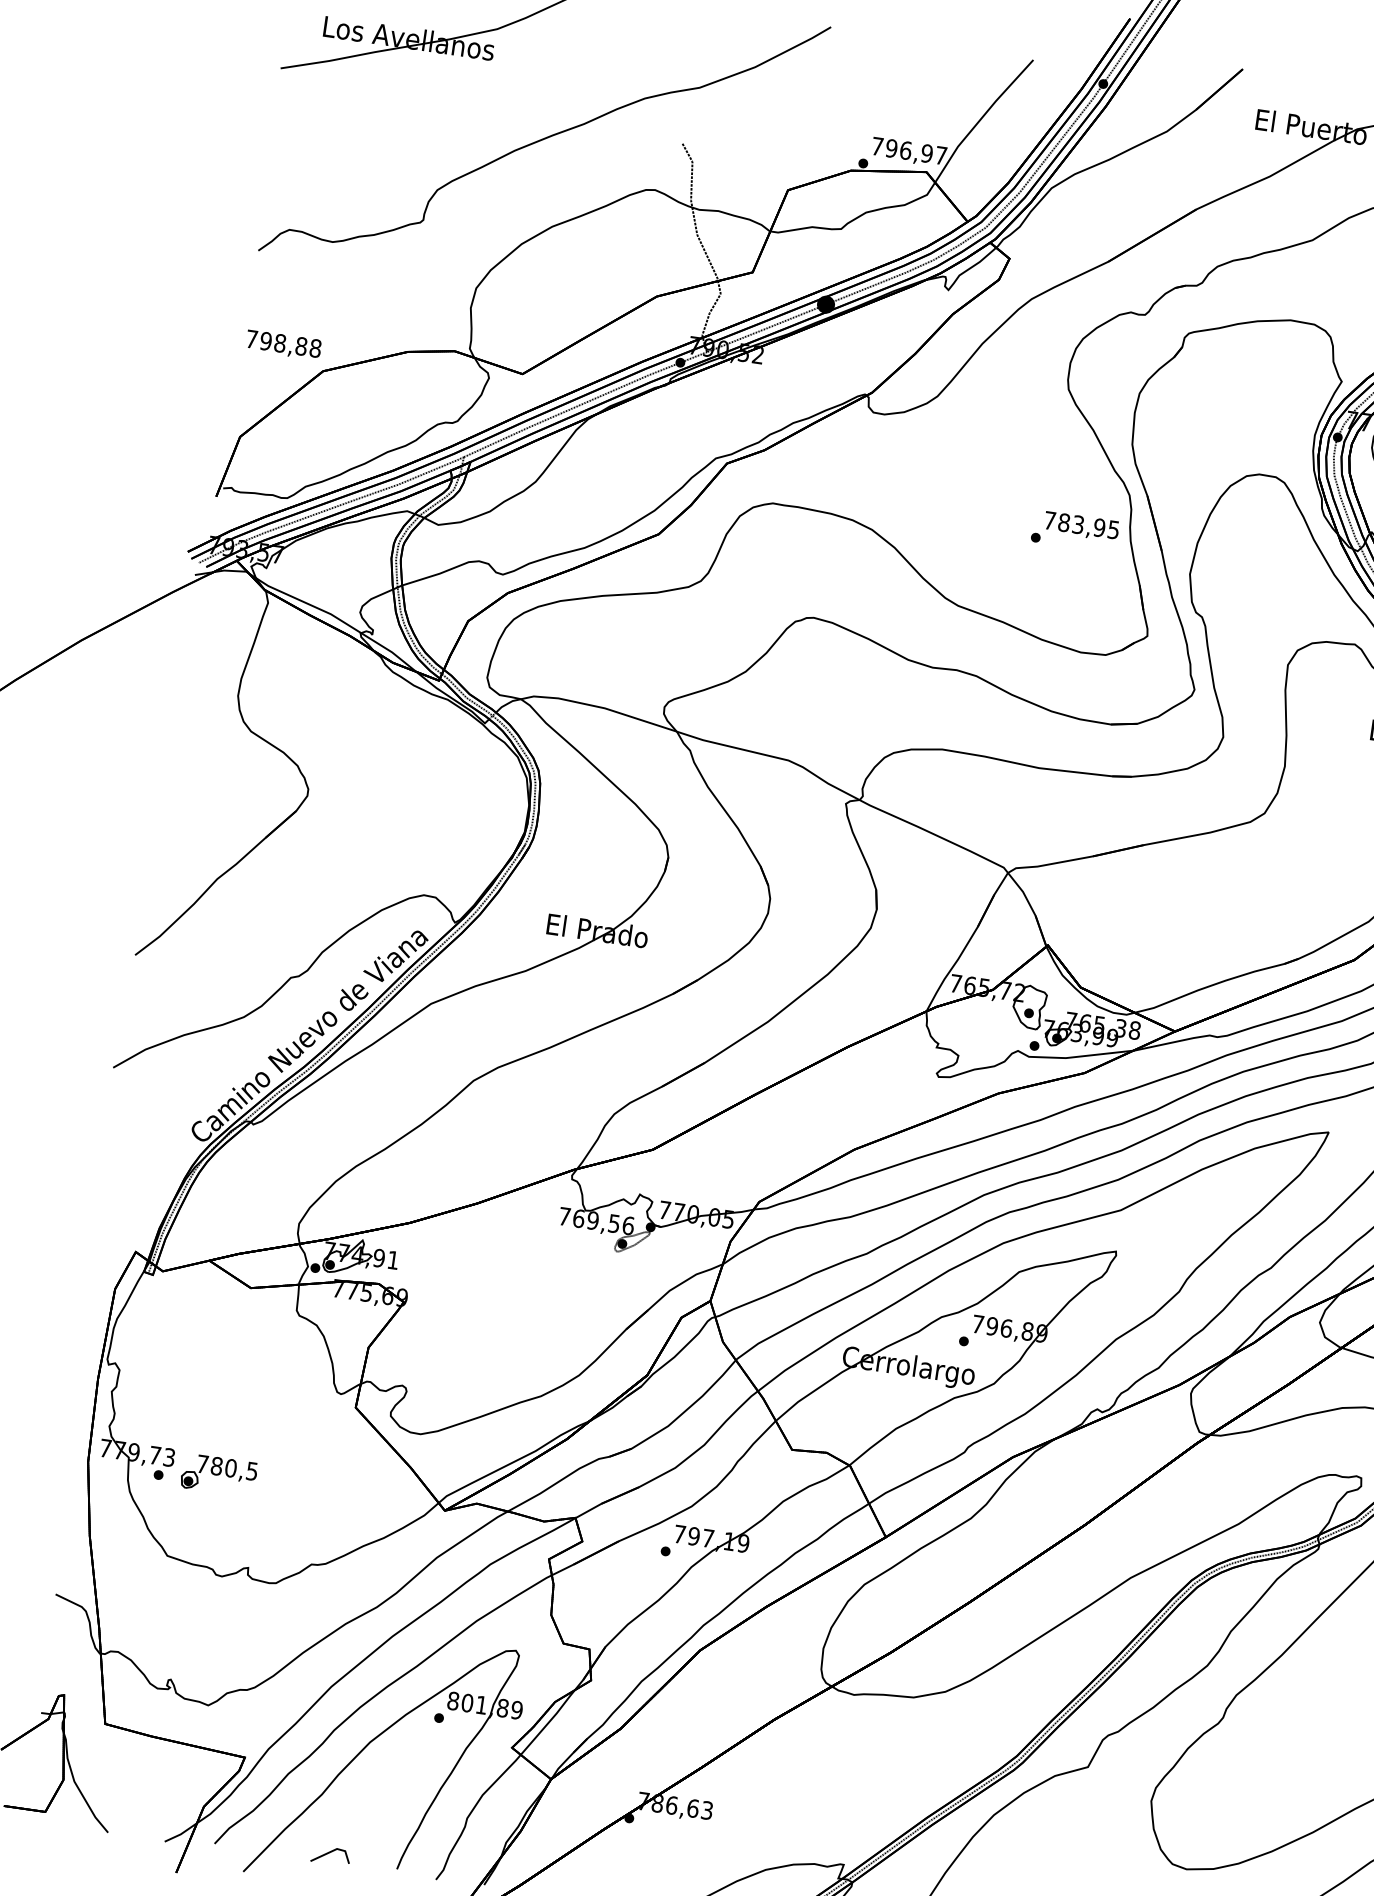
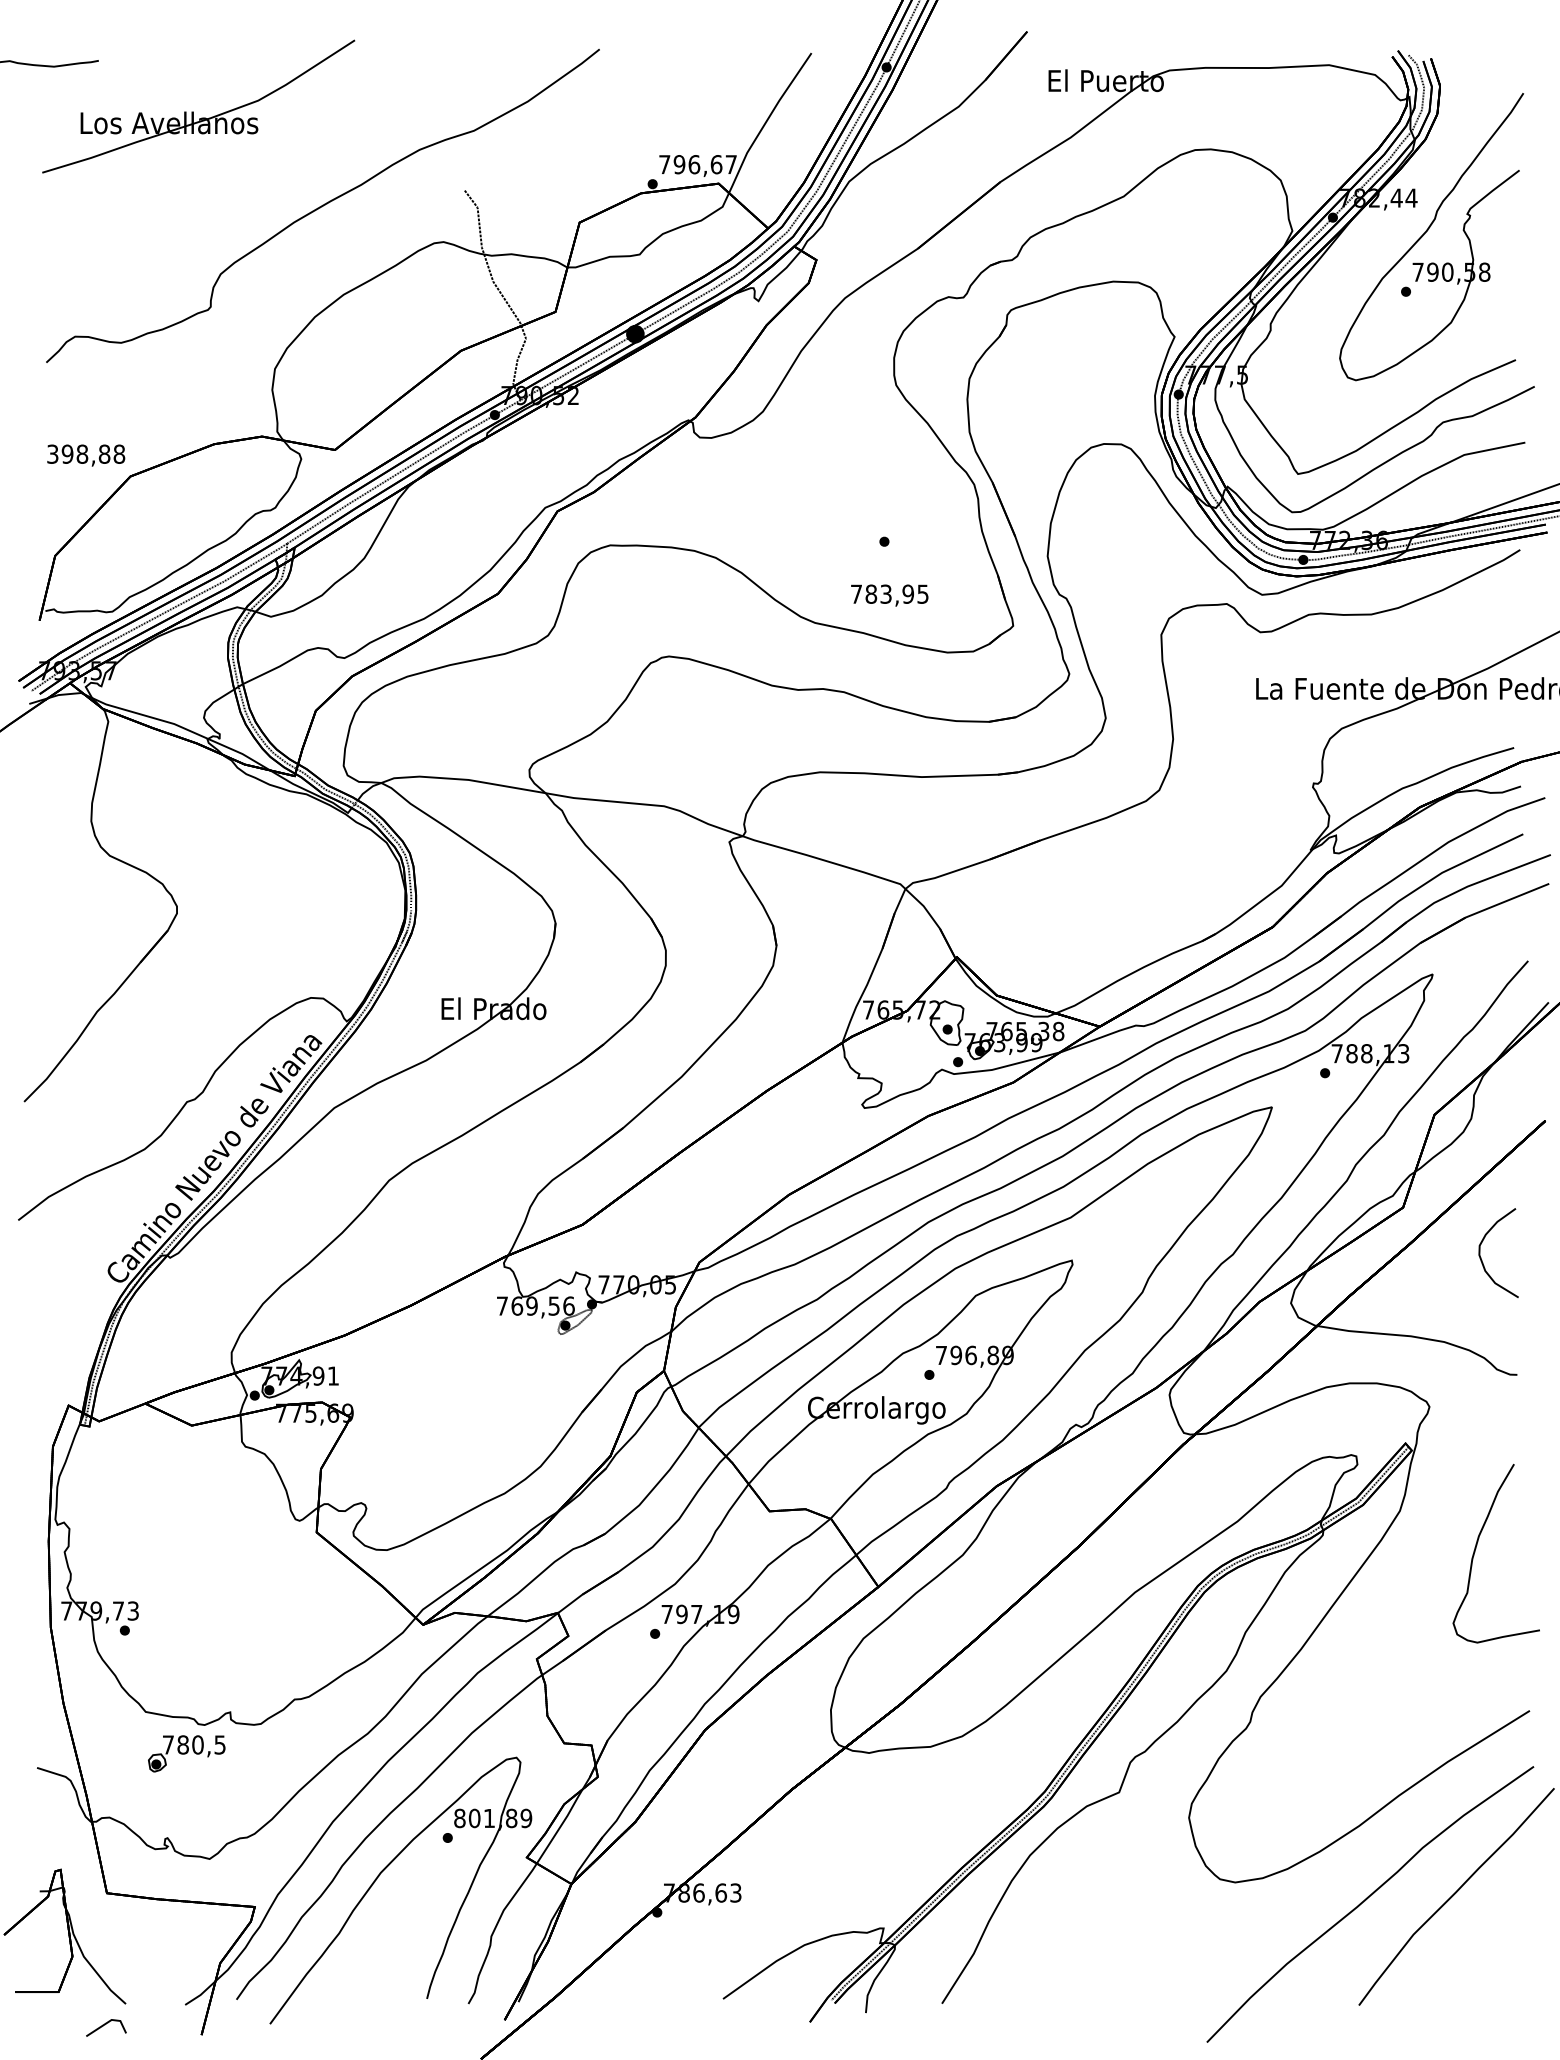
text: (927, 153) -> (716, 164), 796,97 -> 796,67
text: (251, 338) -> (52, 453), 798,88 -> 398,88
text: (1081, 526) -> (889, 595), moved
part: (218, 1474) -> (186, 1753), moved
line: (330, 1853) -> (105, 2025), moved

